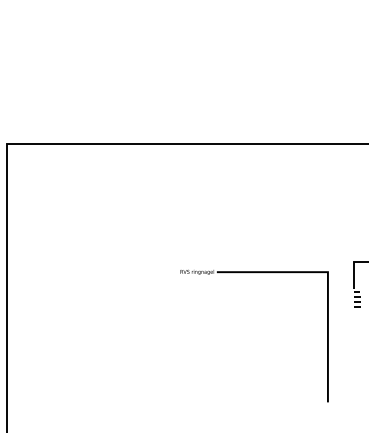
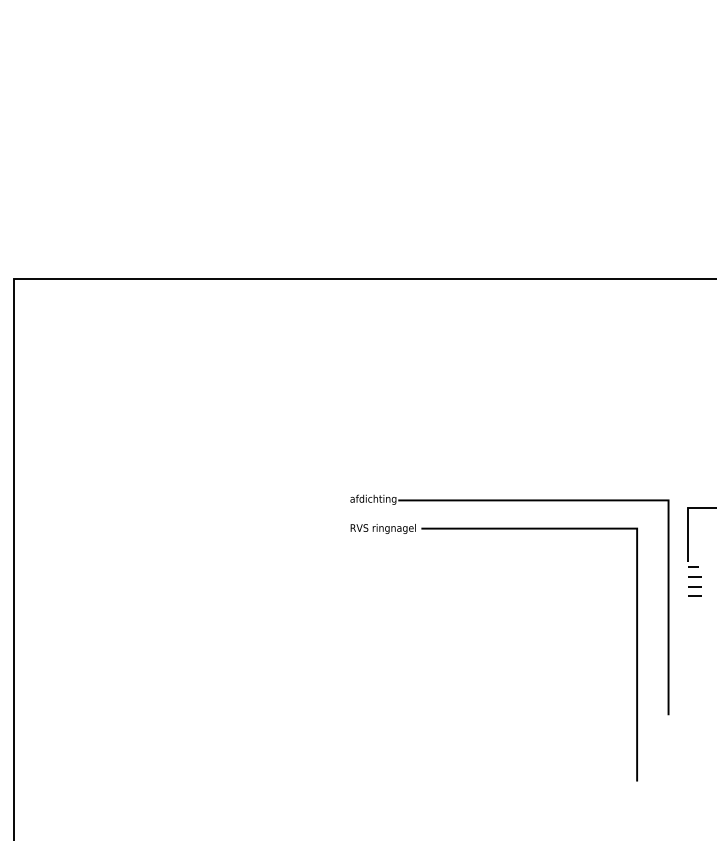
part: (262, 258) -> (509, 502), added

